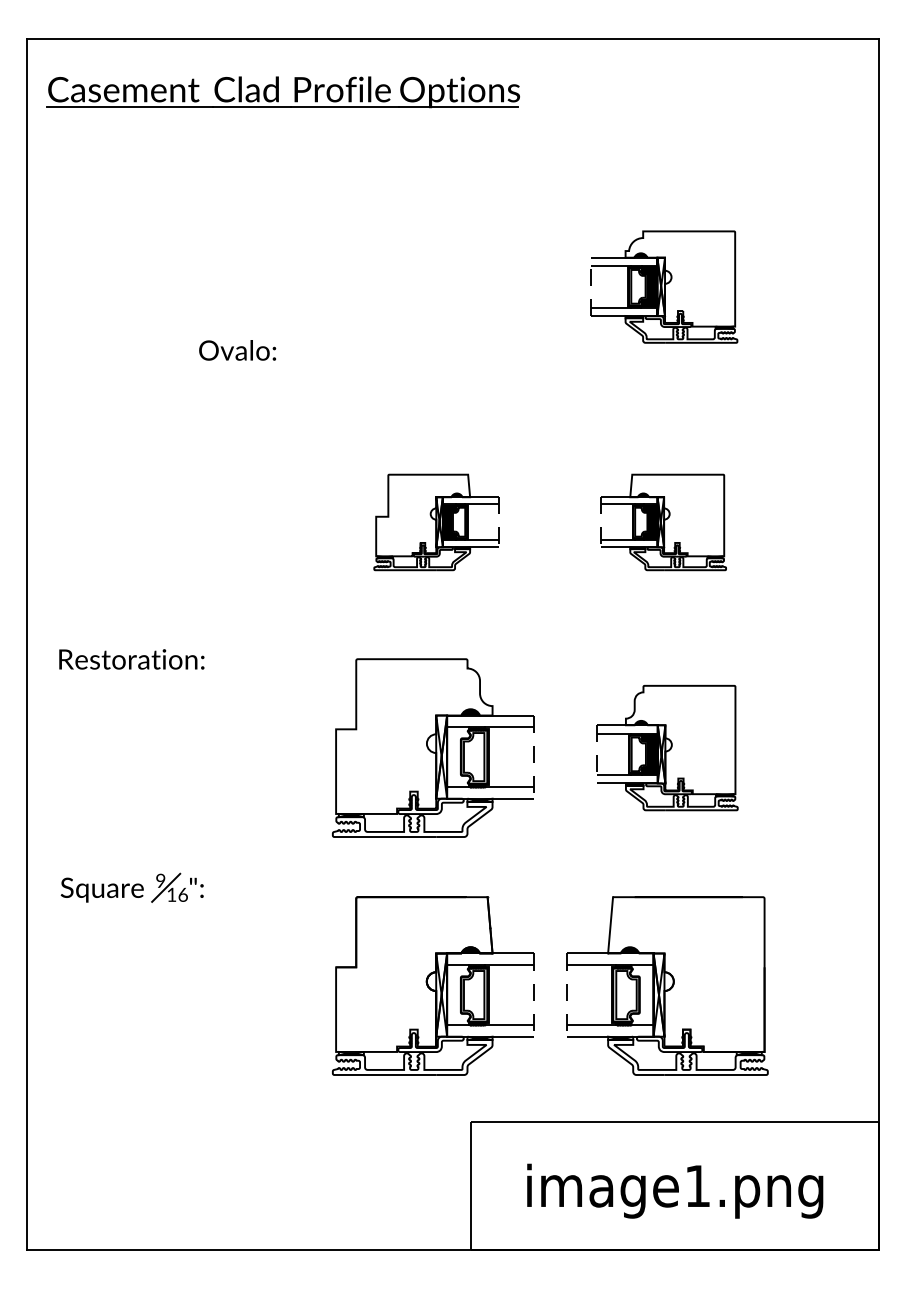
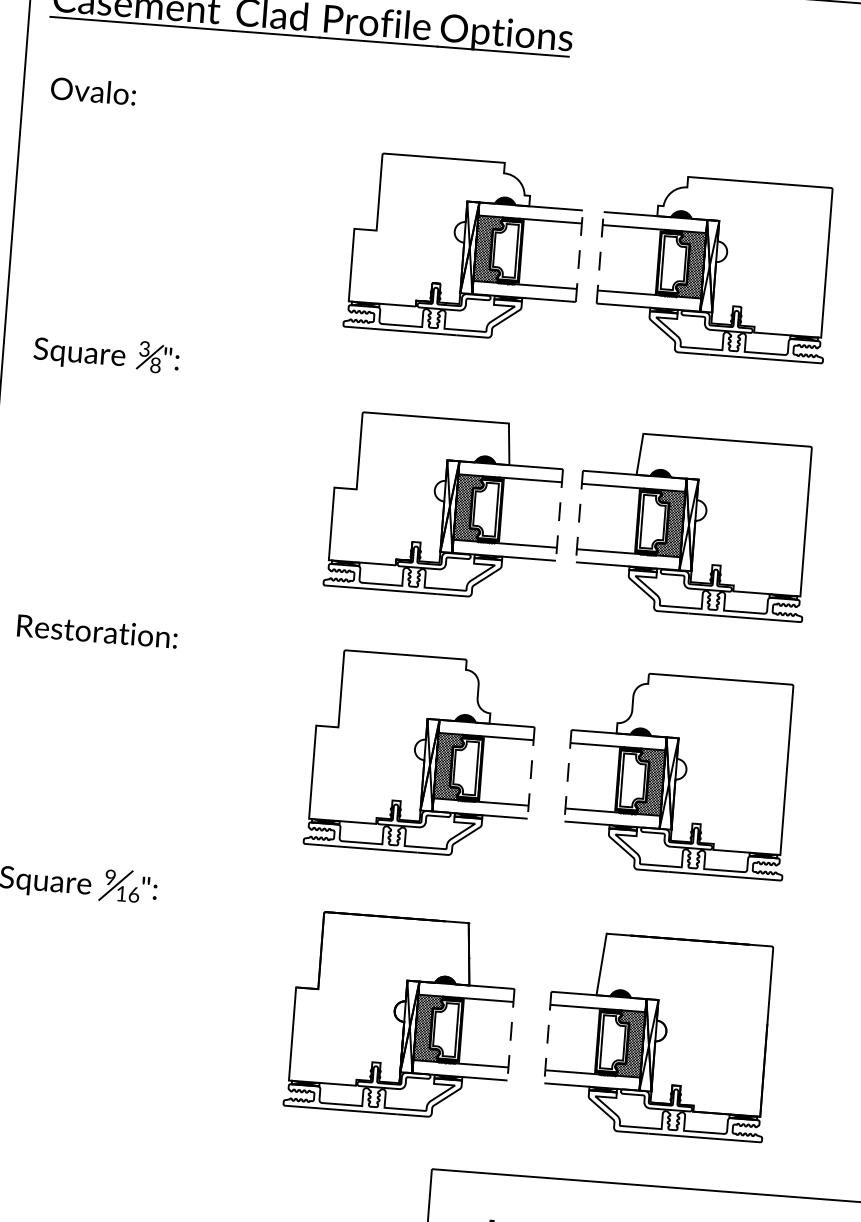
part: (436, 286) -> (464, 247), added
part: (664, 286) -> (714, 266), size x1.43
text: (237, 350) -> (93, 91), moved
part: (120, 407) -> (106, 353), added
part: (436, 522) -> (444, 506), size x1.67
part: (663, 522) -> (693, 525), size x1.67
part: (667, 747) -> (679, 773), size x1.43
hatch: (458, 756) -> (448, 765), added
hatch: (458, 994) -> (428, 1027), added
hatch: (641, 994) -> (629, 1043), added

